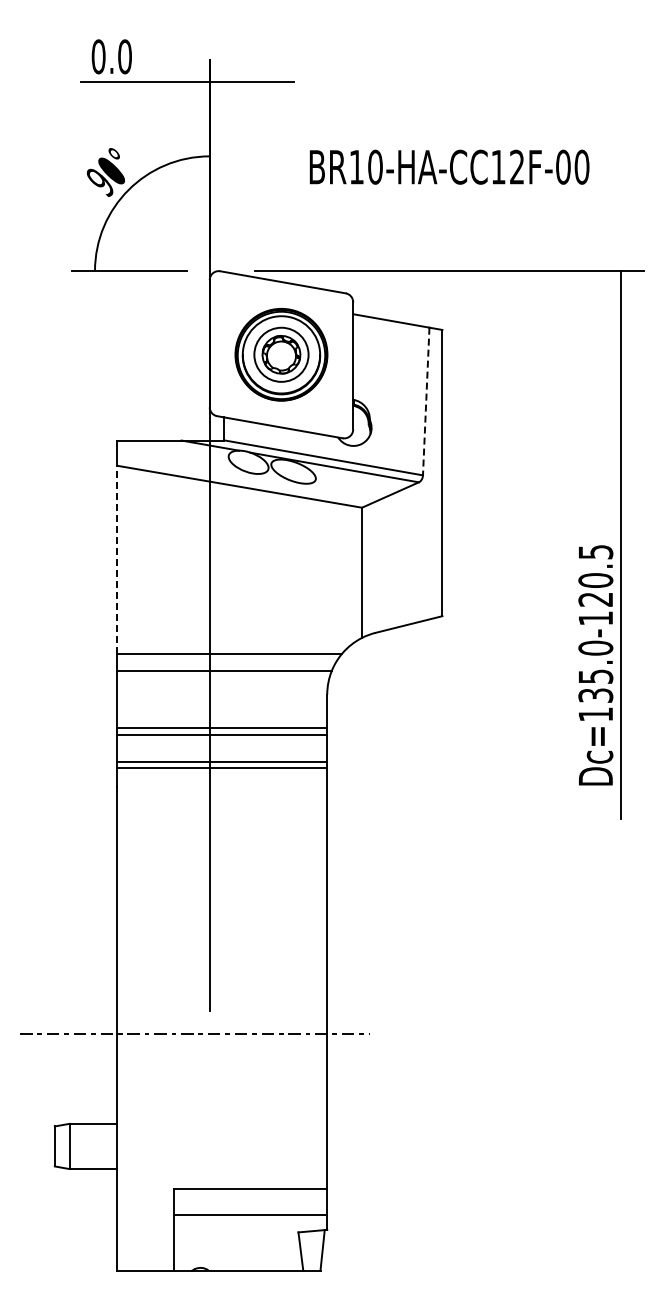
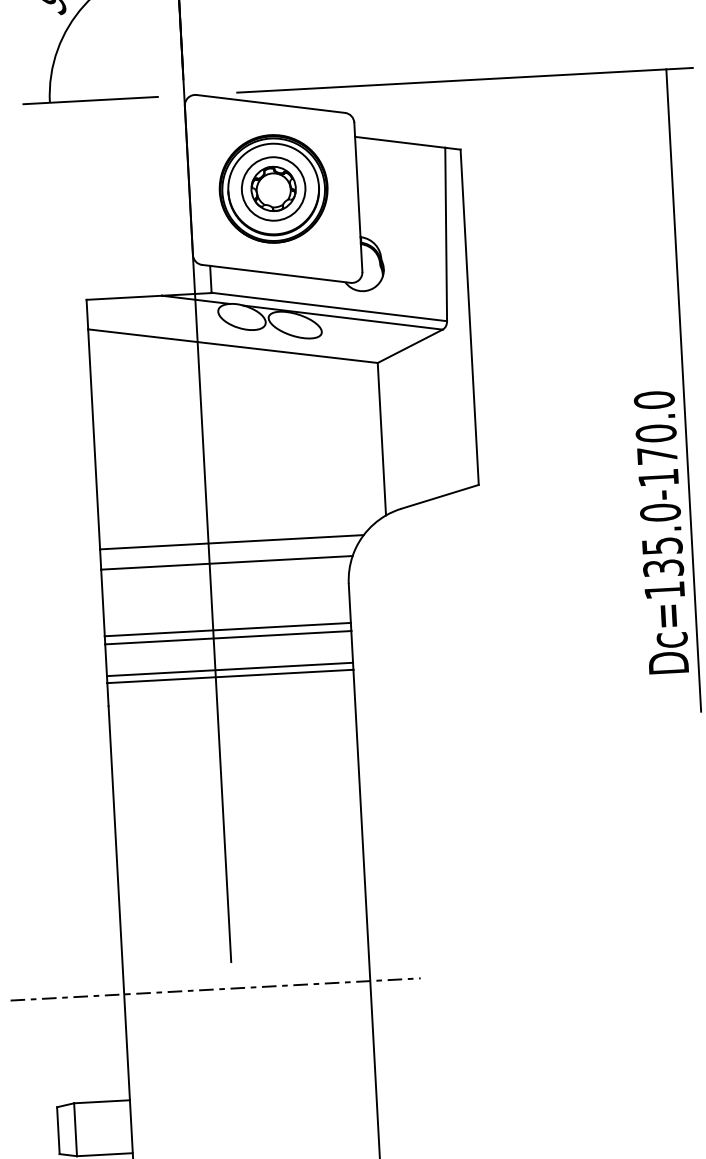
line: (426, 401) -> (446, 234), dashed -> solid
line: (117, 559) -> (94, 439), dashed -> solid
text: (595, 575) -> (655, 427), Dc=135.0-120.5 -> Dc=135.0-170.0

